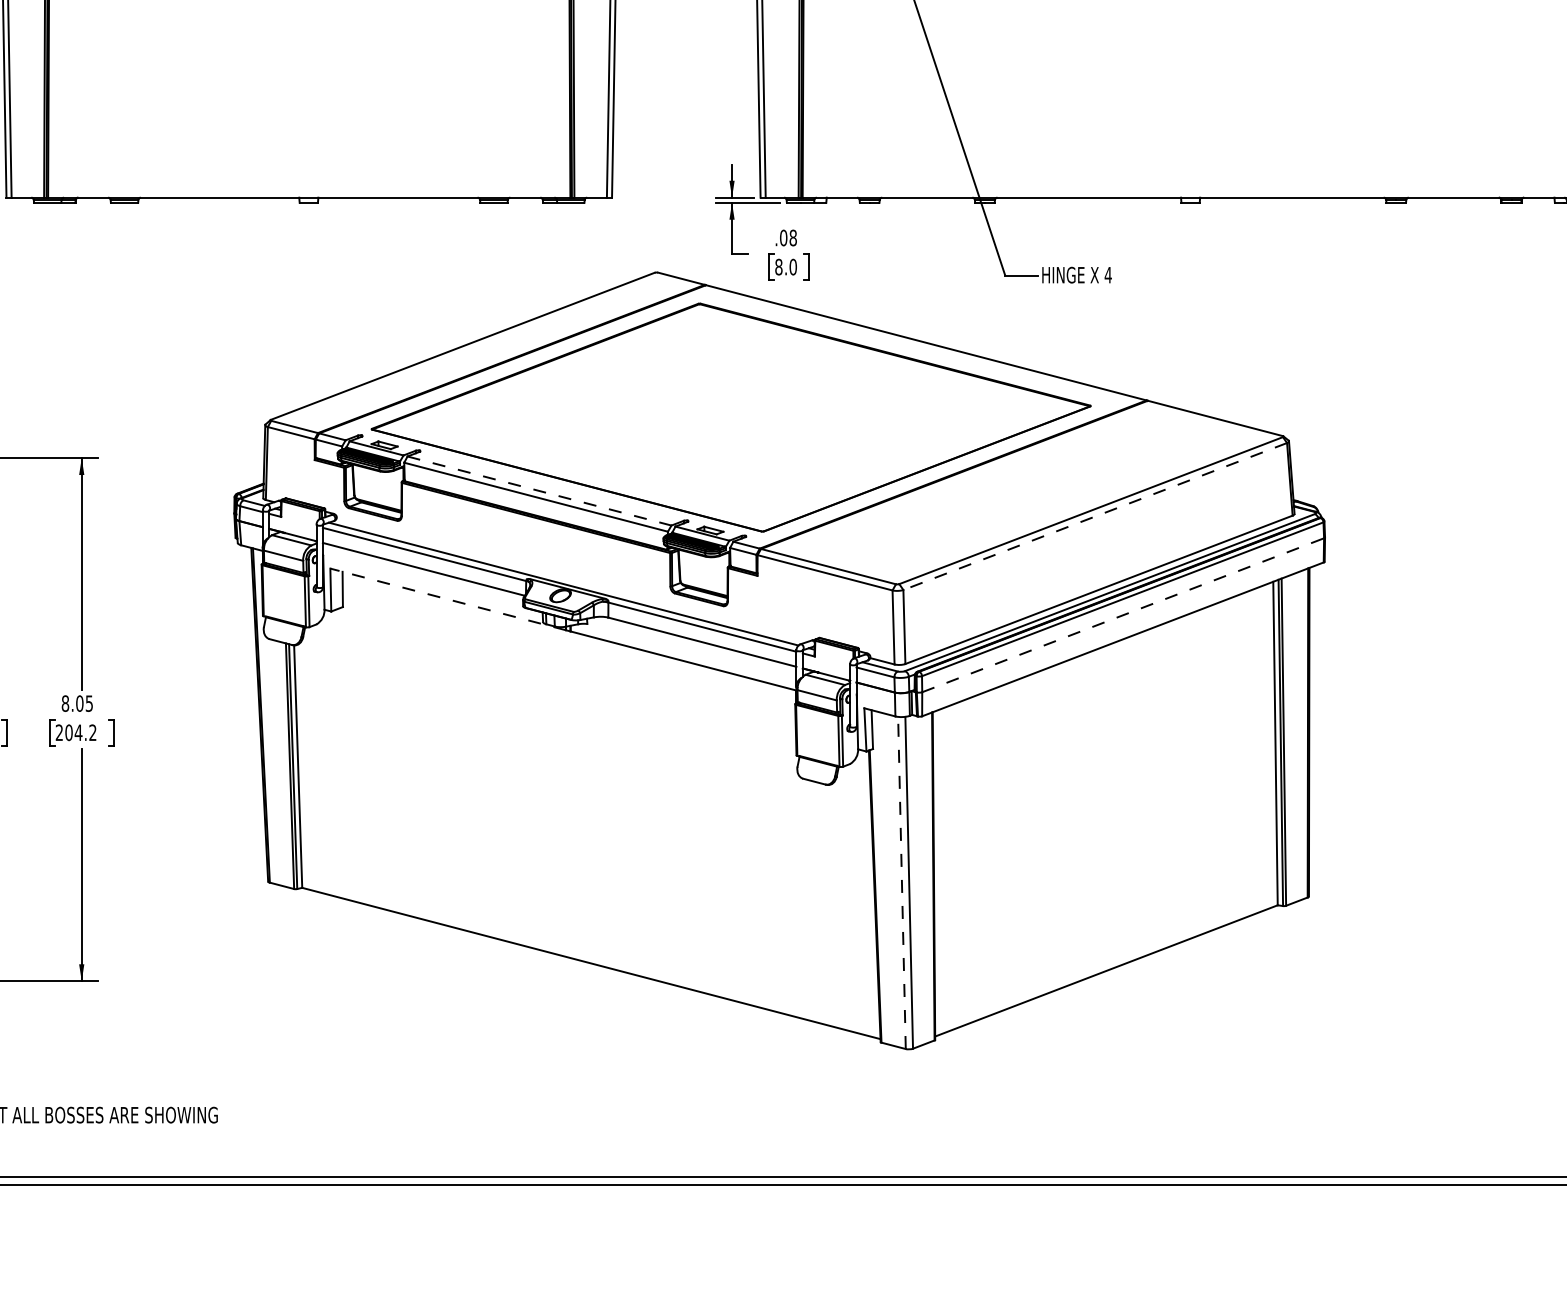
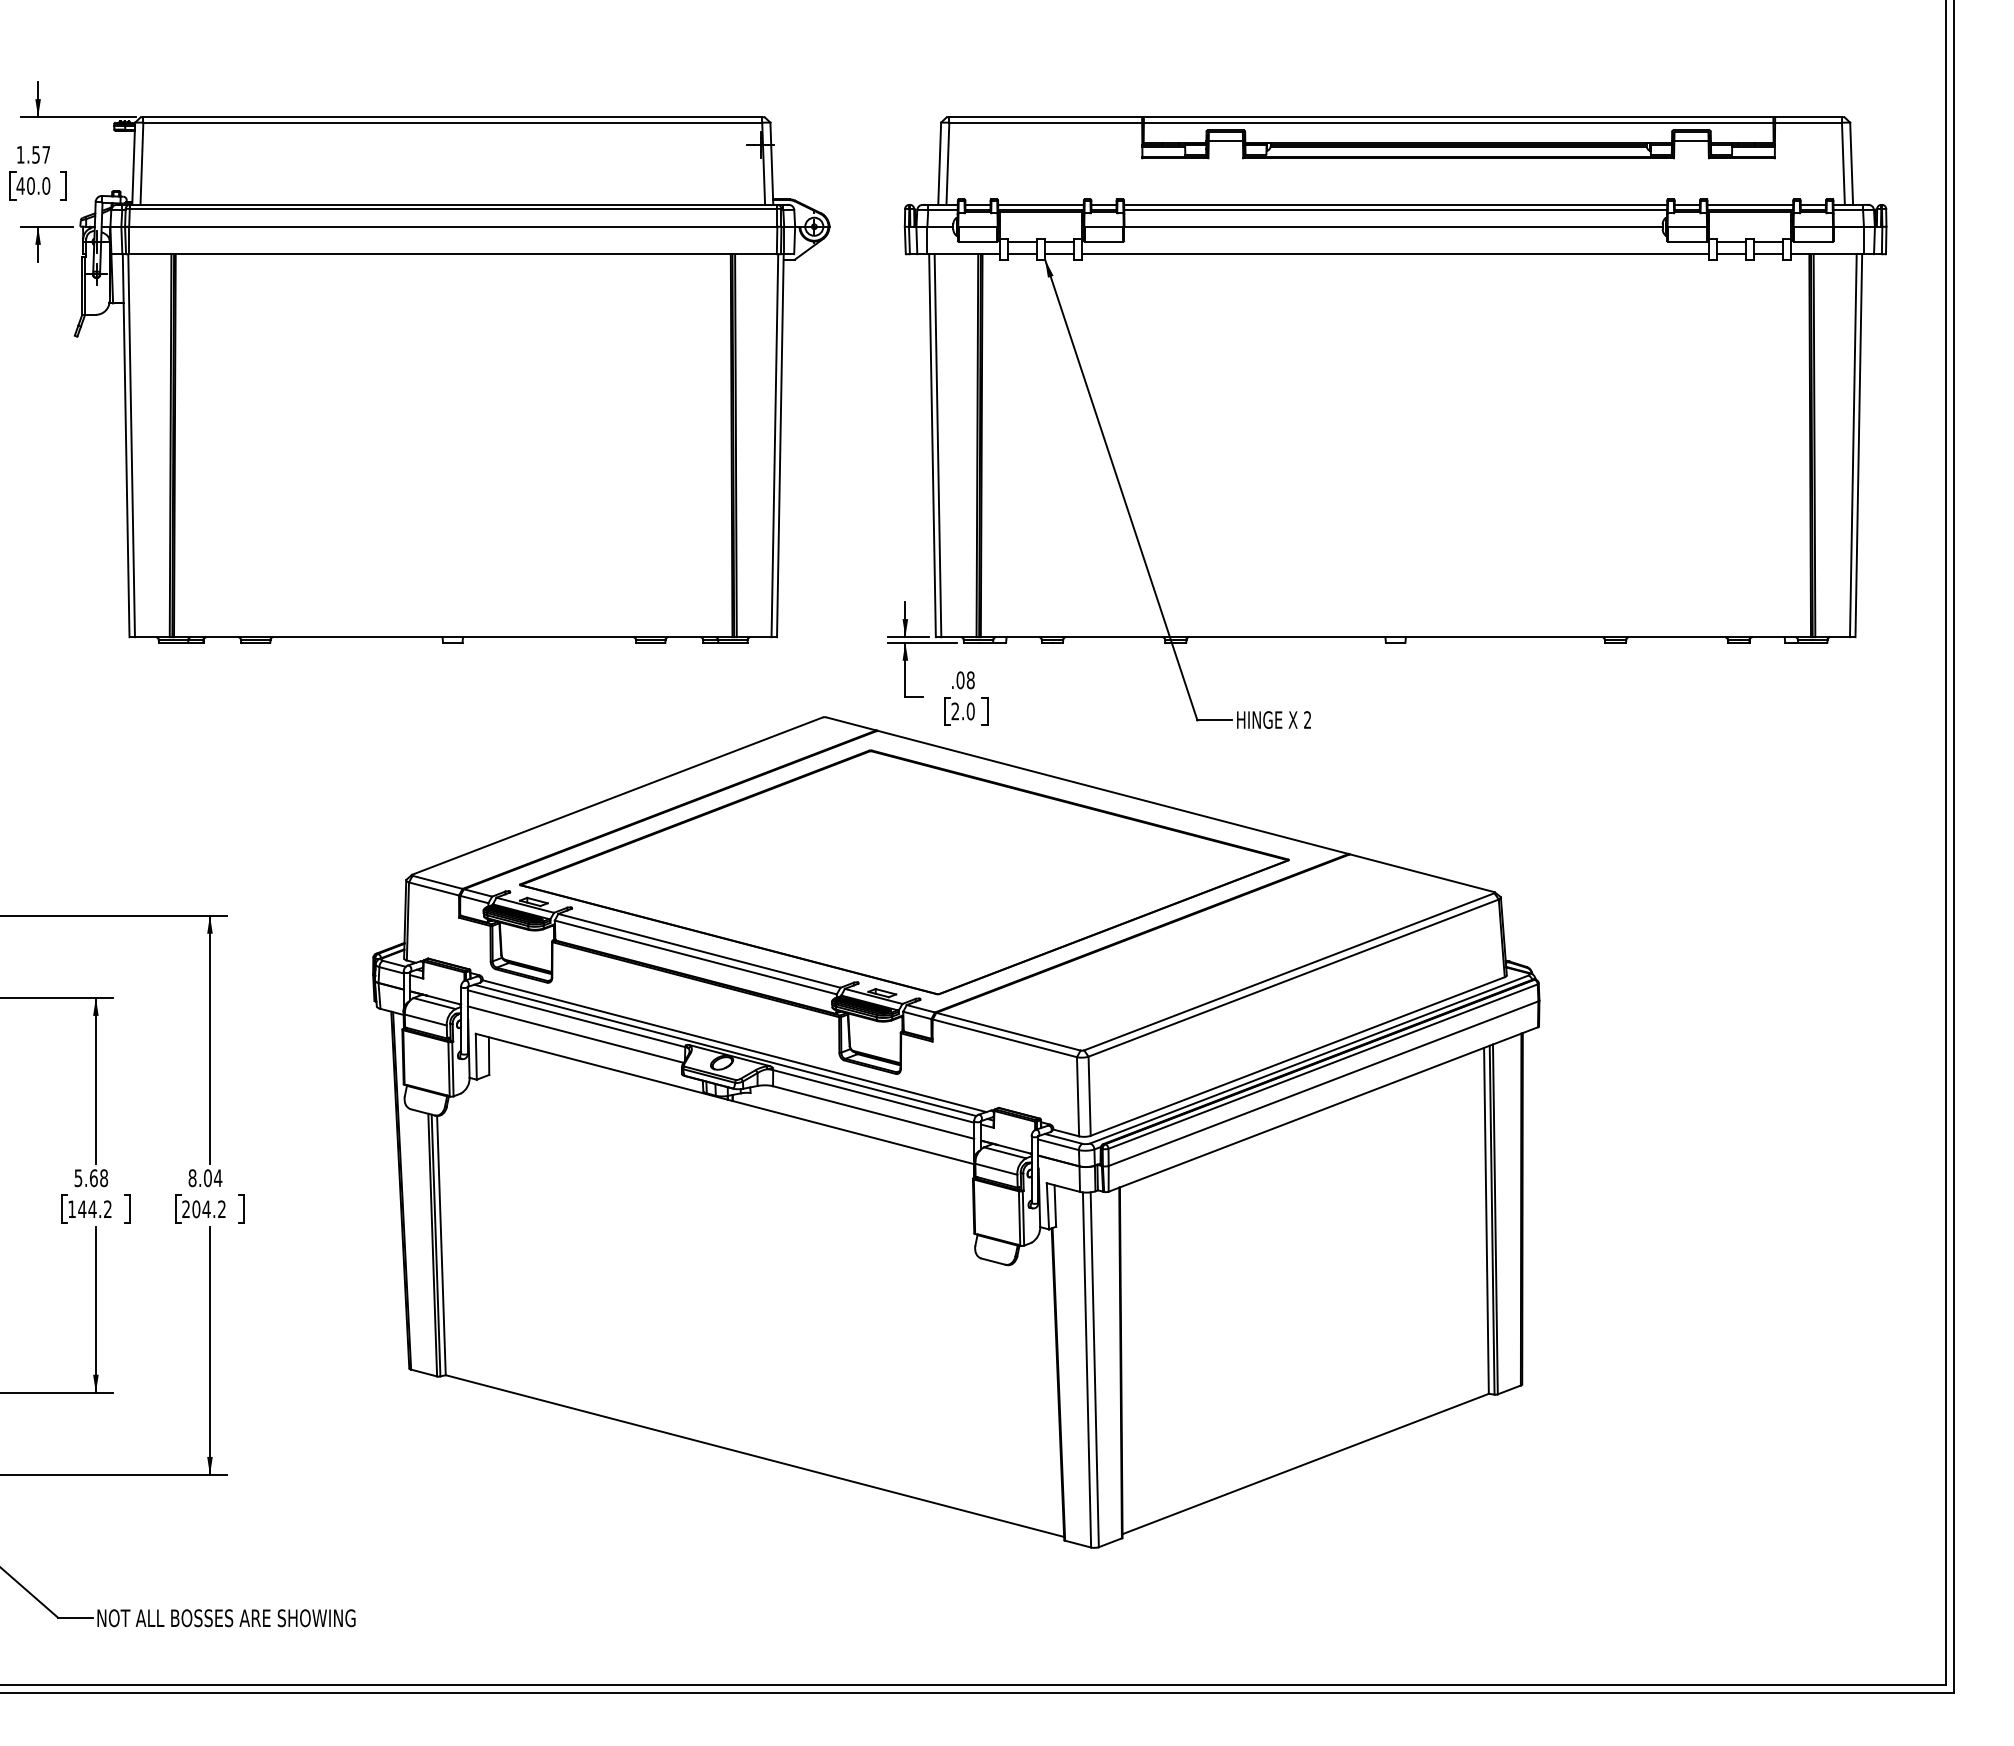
text: (778, 267) -> (955, 711), 8.0 -> 2.0
text: (1108, 274) -> (1307, 719), 4 -> 2
line: (539, 490) -> (699, 950), dashed -> solid
line: (1095, 516) -> (1293, 978), dashed -> solid
line: (572, 580) -> (734, 1046), added
line: (447, 599) -> (601, 1066), dashed -> solid
line: (1124, 615) -> (1324, 1083), dashed -> solid
text: (88, 703) -> (217, 1178), 8.05 -> 8.04
line: (902, 882) -> (1087, 1369), dashed -> solid

